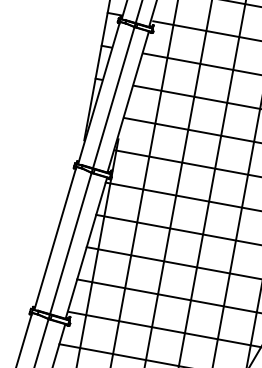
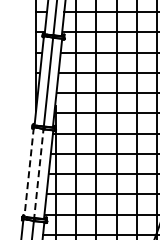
line: (55, 238) -> (29, 172), solid -> dashed
line: (70, 241) -> (38, 172), solid -> dashed

